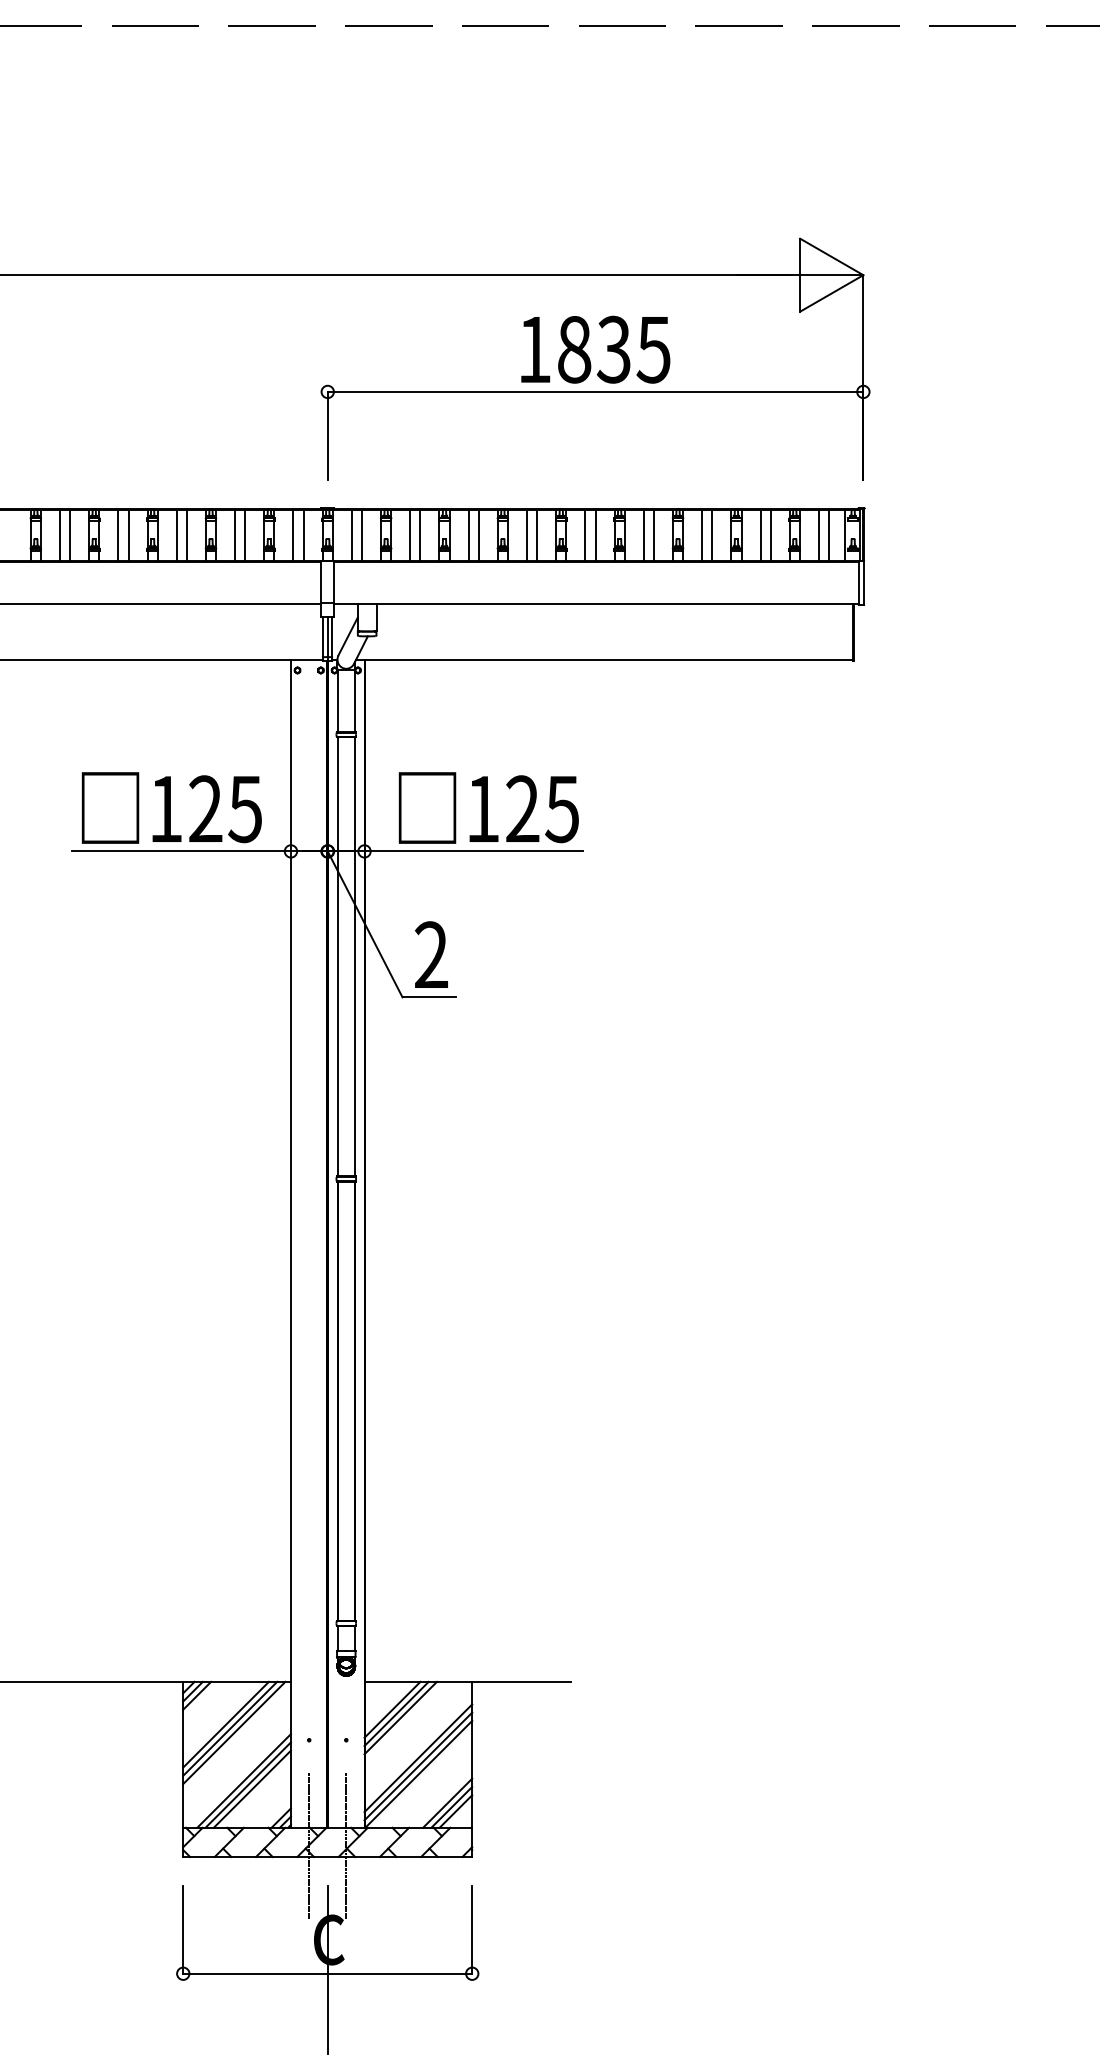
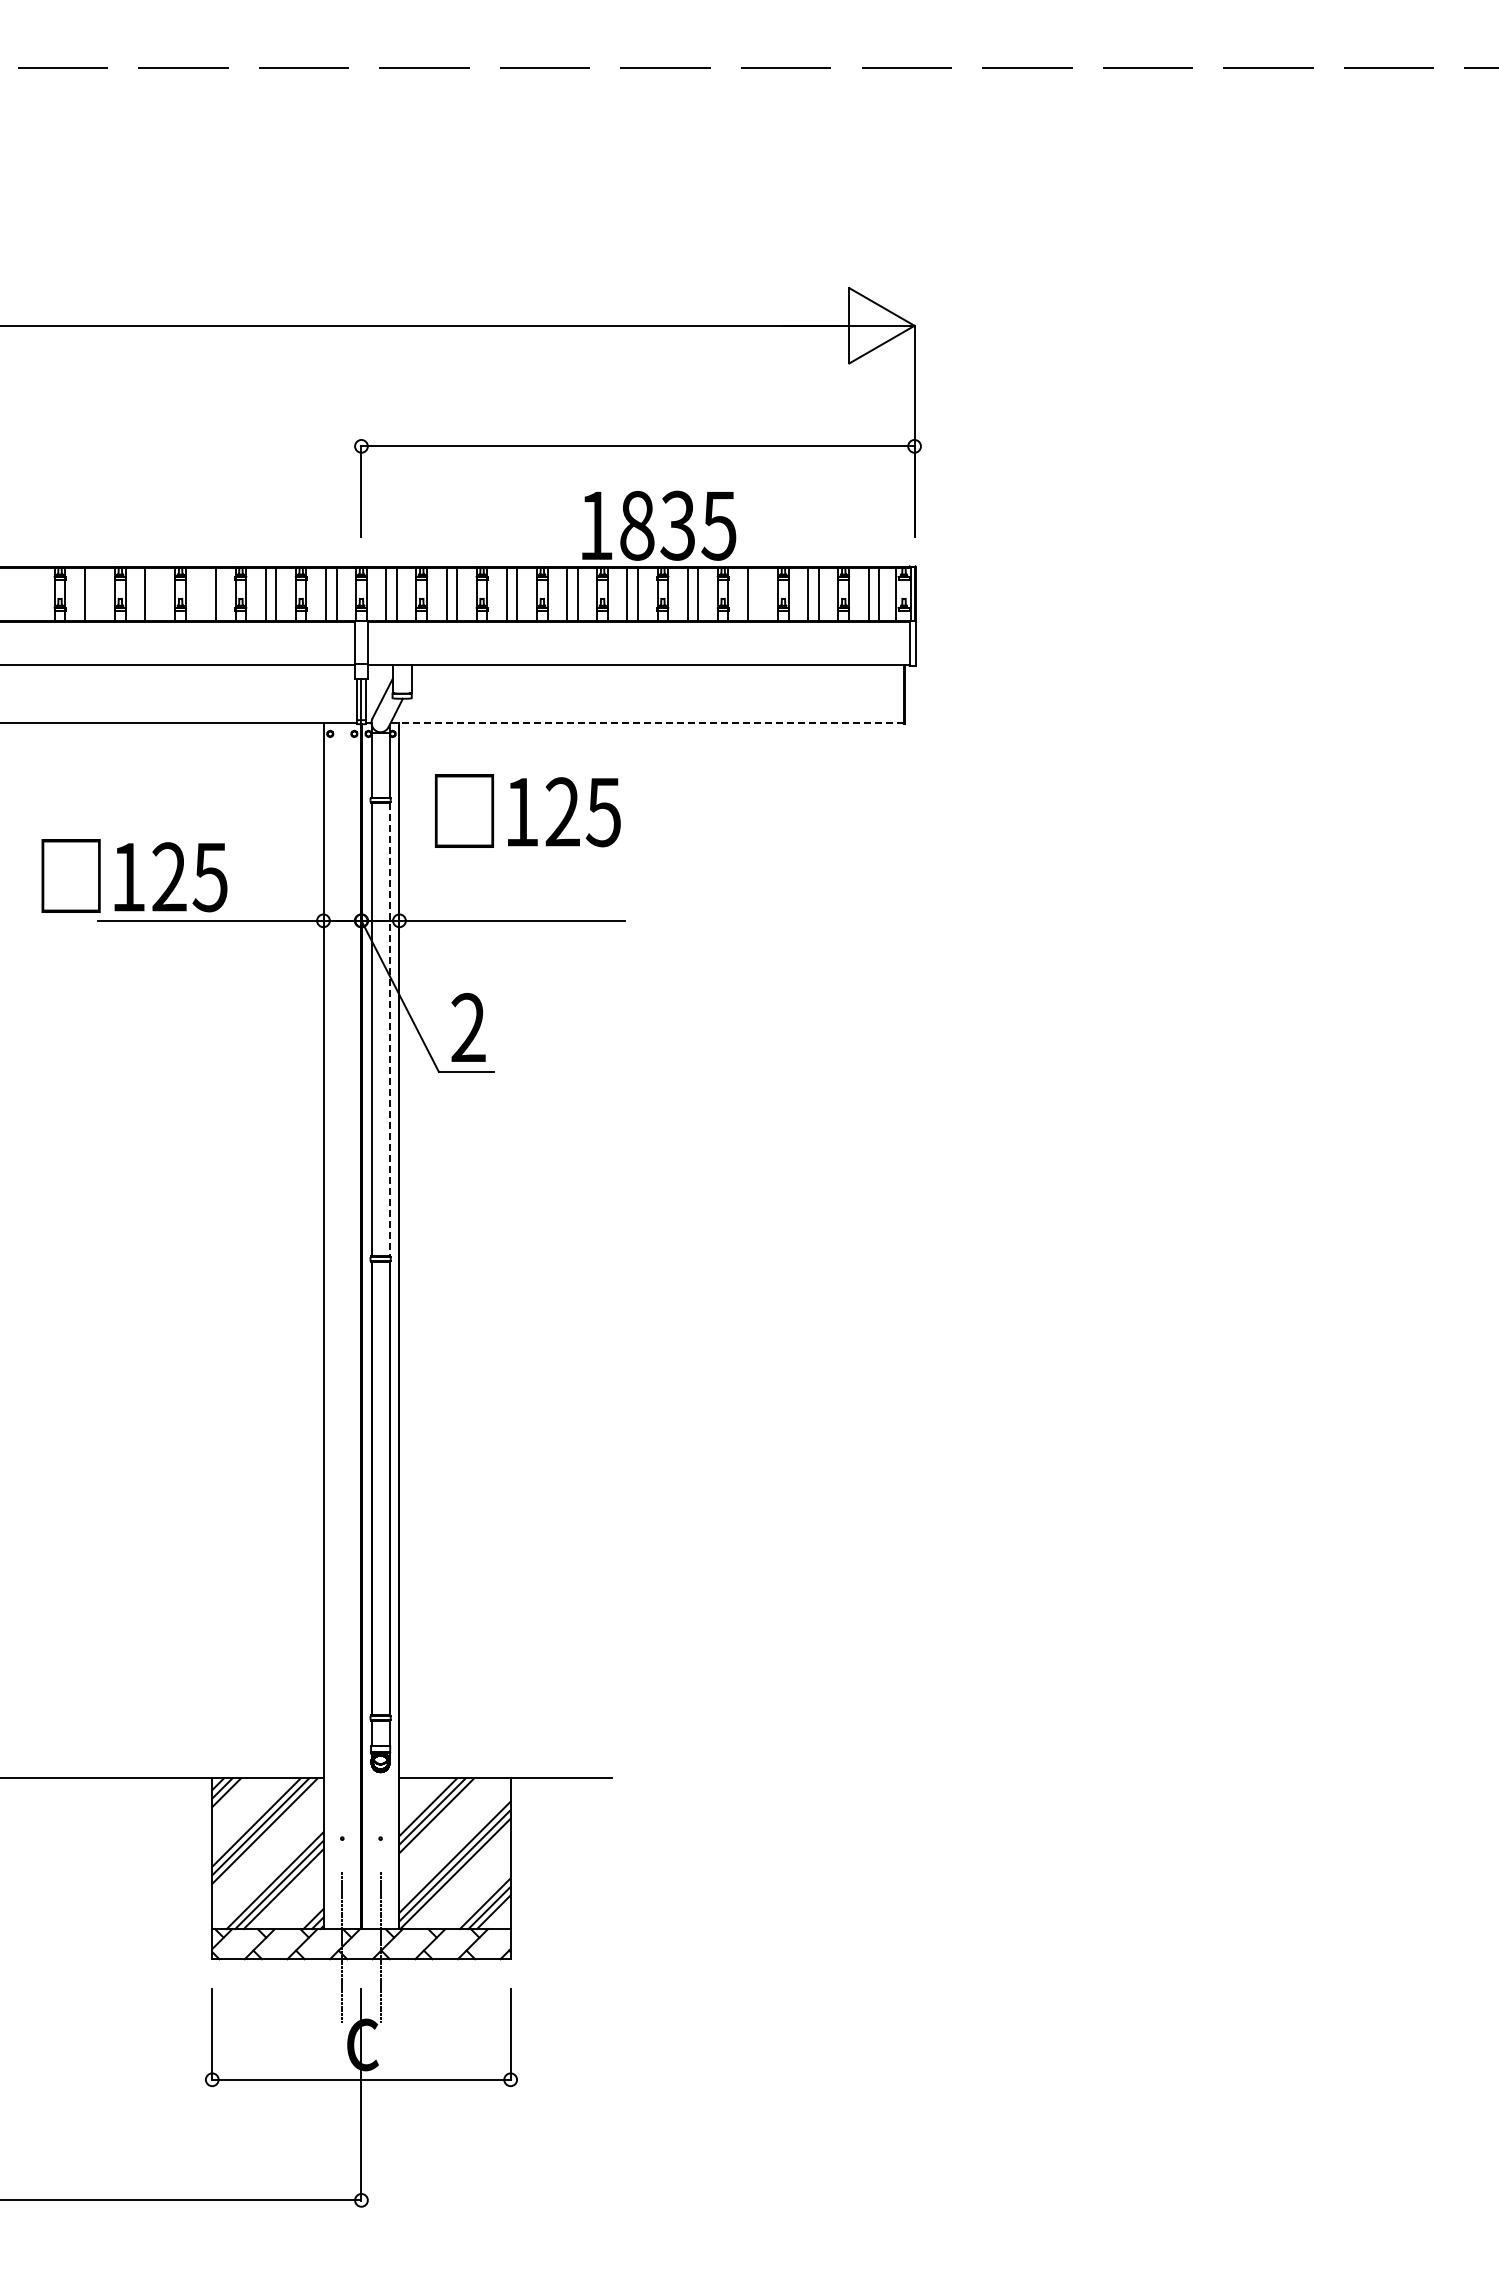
text: (596, 349) -> (659, 525), moved
line: (70, 535) -> (95, 594), removed
line: (128, 535) -> (155, 594), removed
line: (176, 535) -> (205, 594), removed
line: (712, 535) -> (758, 594), removed
line: (604, 660) -> (647, 723), solid -> dashed
text: (171, 807) -> (134, 875), moved
text: (488, 807) -> (527, 810), moved
line: (354, 956) -> (389, 1029), solid -> dashed

